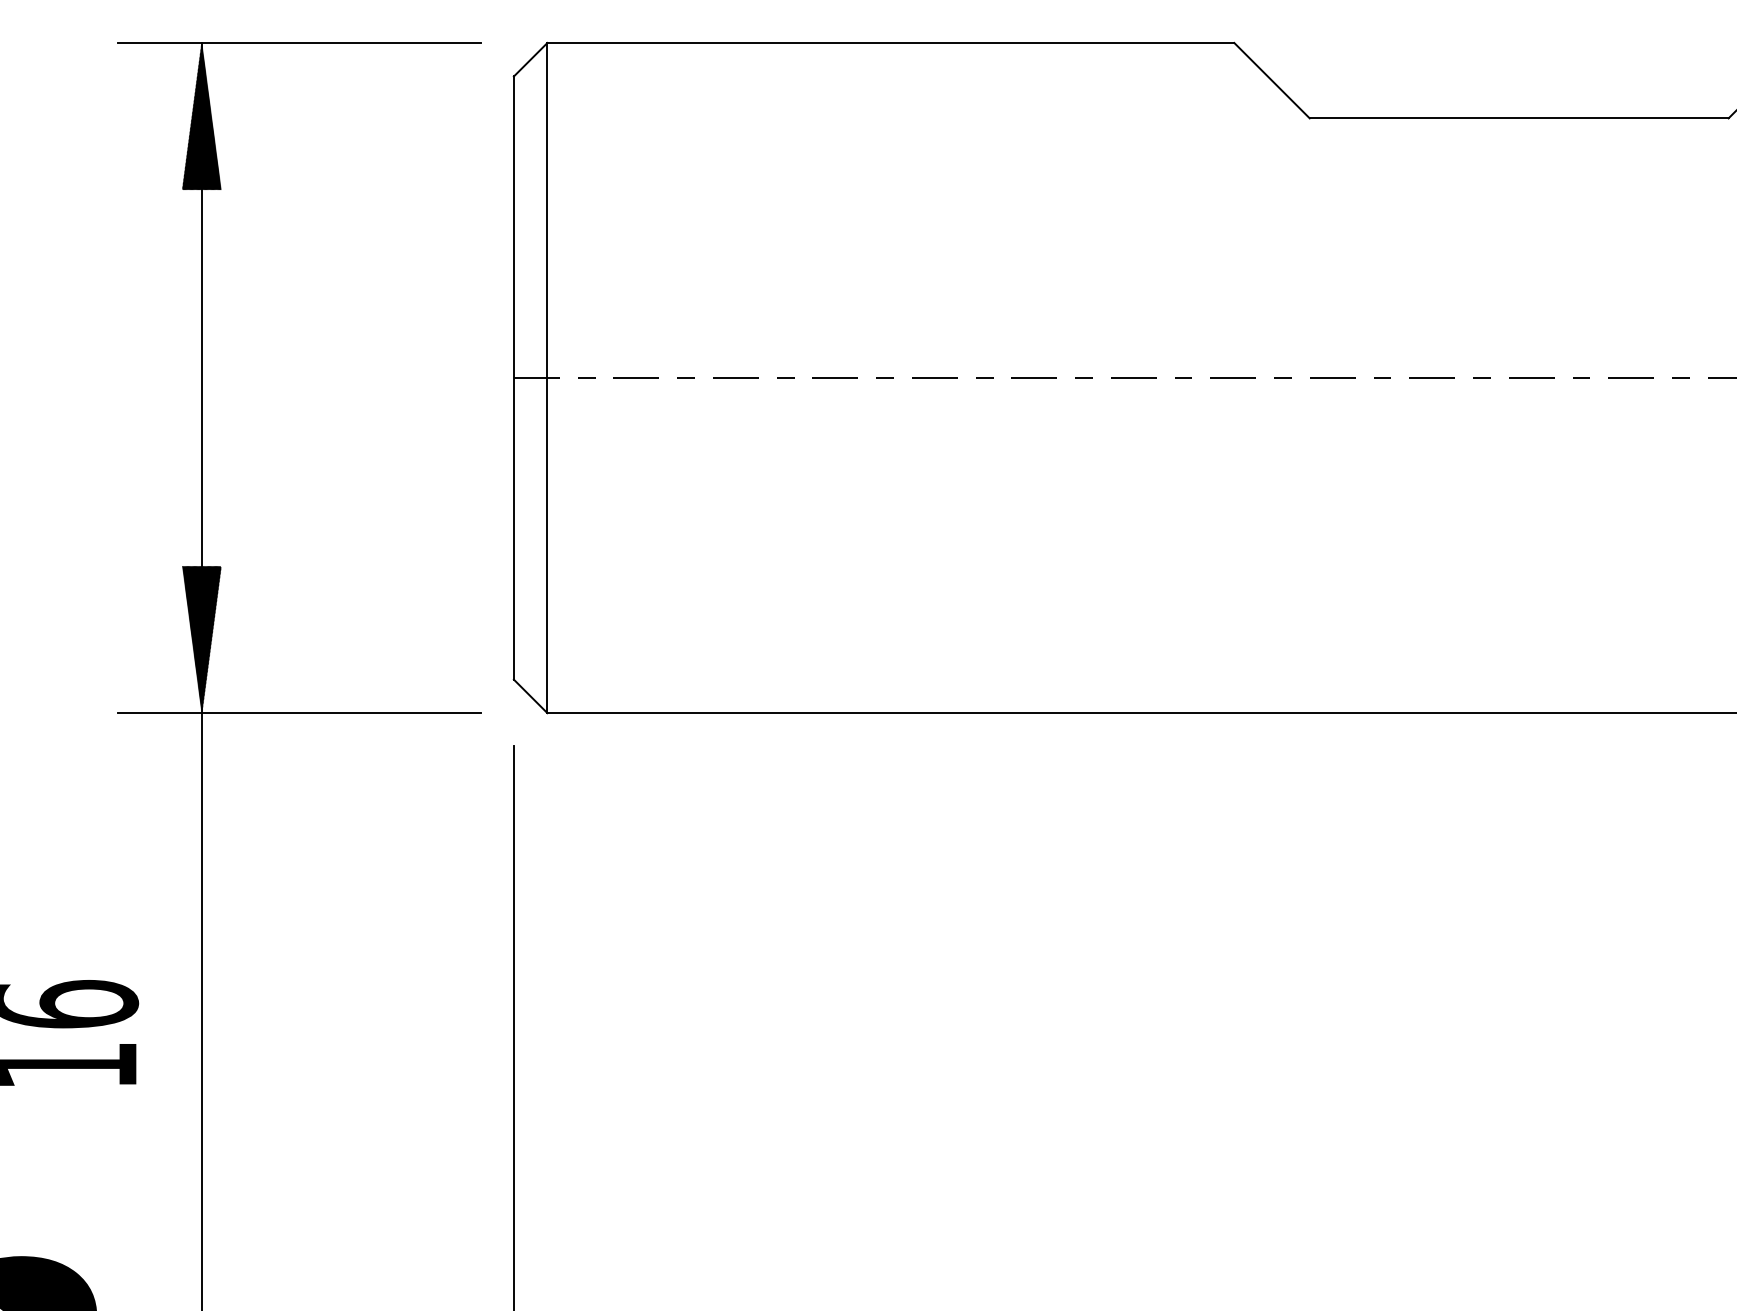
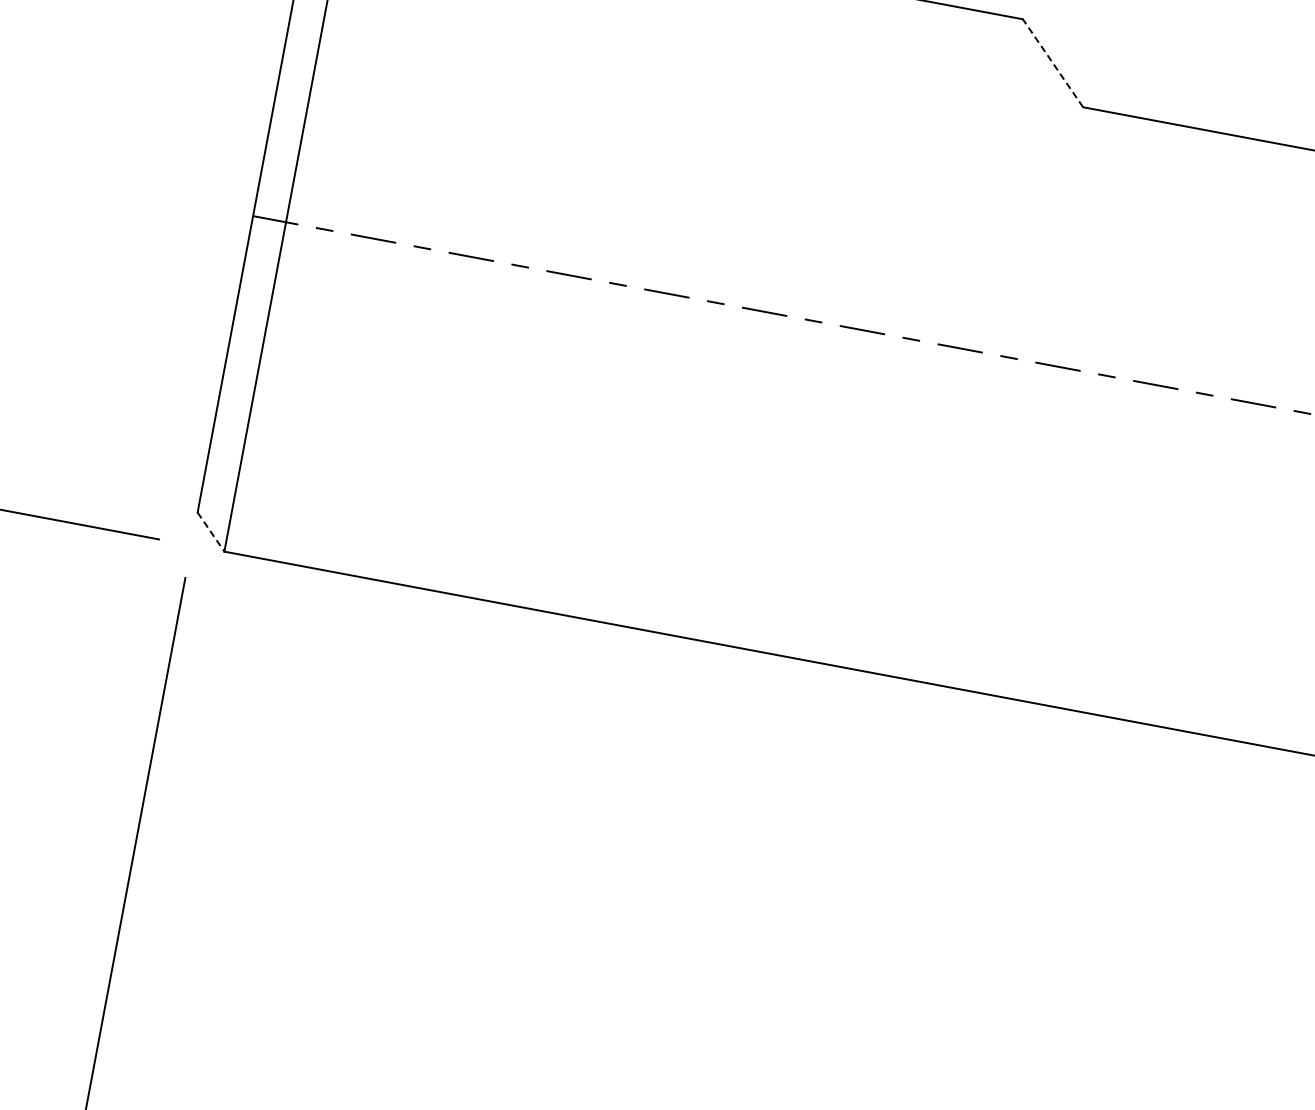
line: (1271, 80) -> (1052, 62), solid -> dashed
line: (530, 696) -> (210, 532), solid -> dashed

